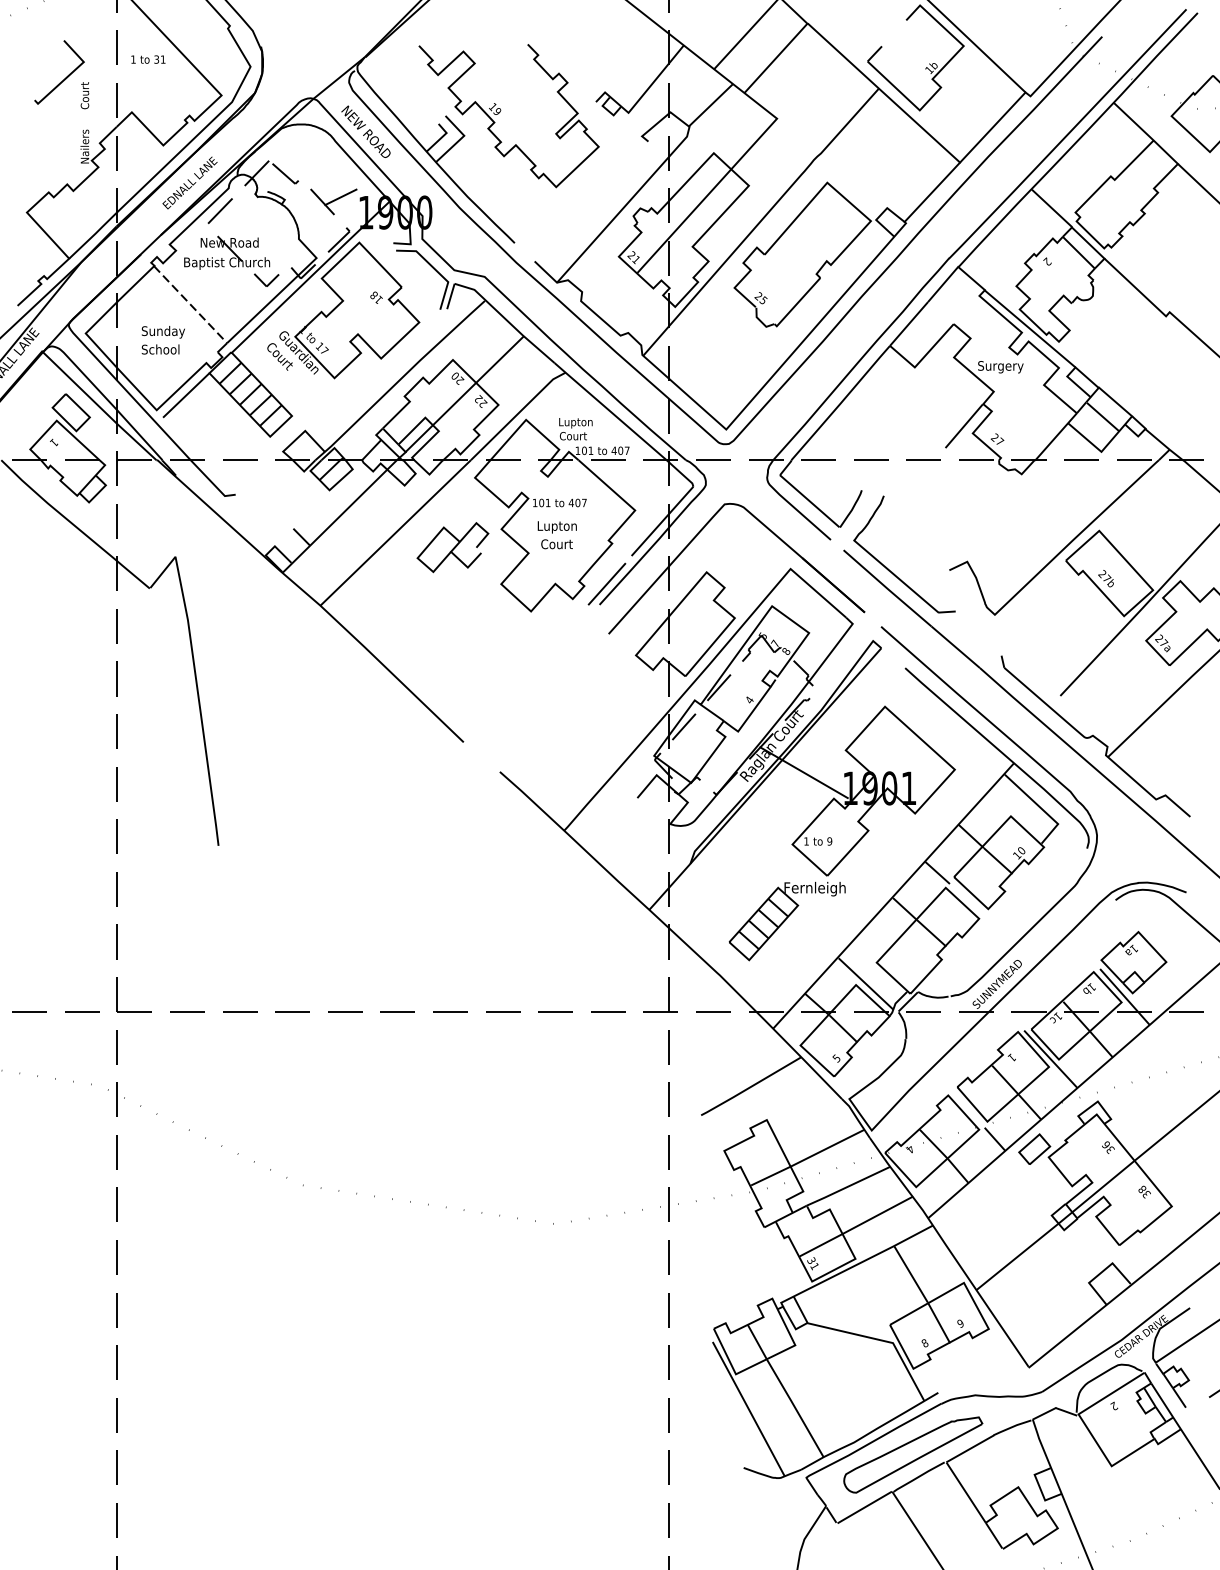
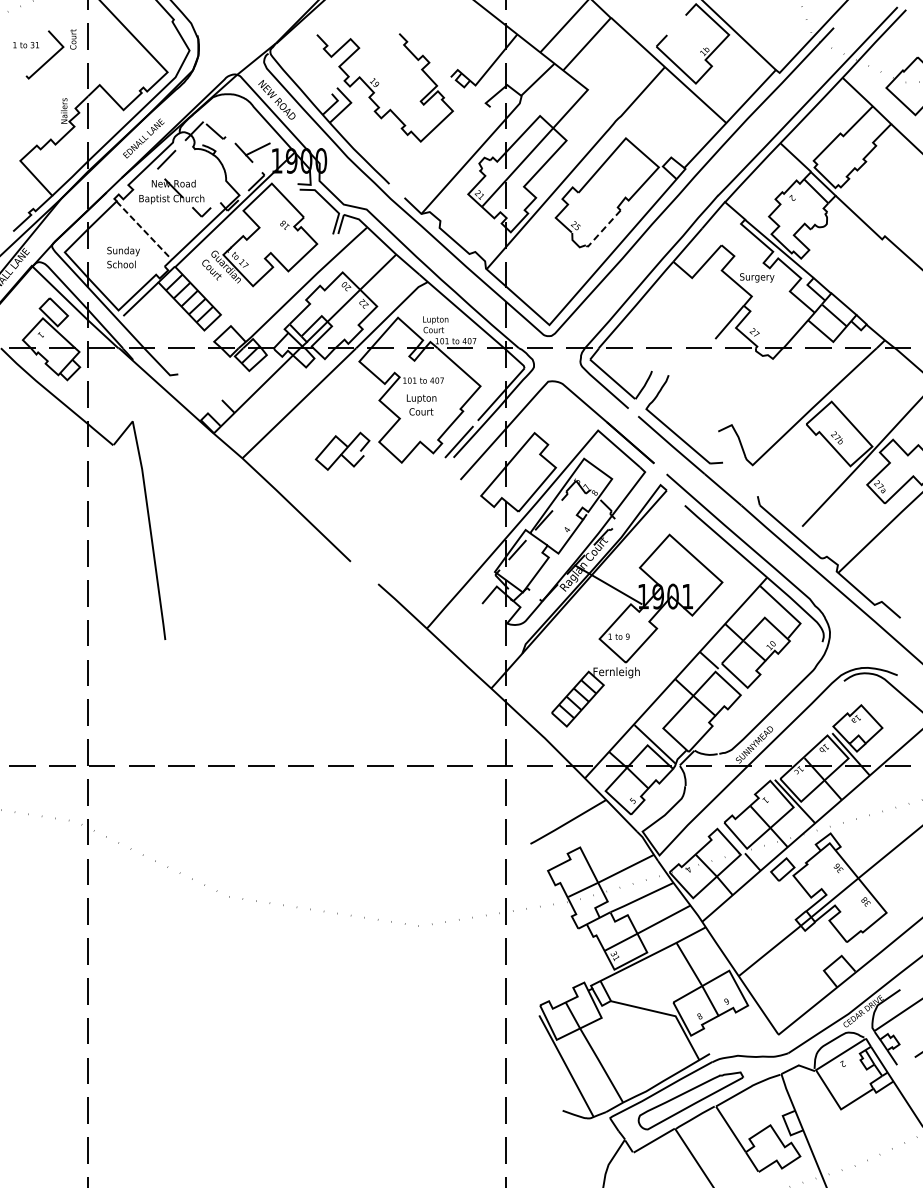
text: (147, 60) -> (25, 45), moved
text: (85, 95) -> (73, 39), moved
line: (796, 304) -> (602, 230), solid -> dashed
part: (452, 546) -> (342, 450), moved

